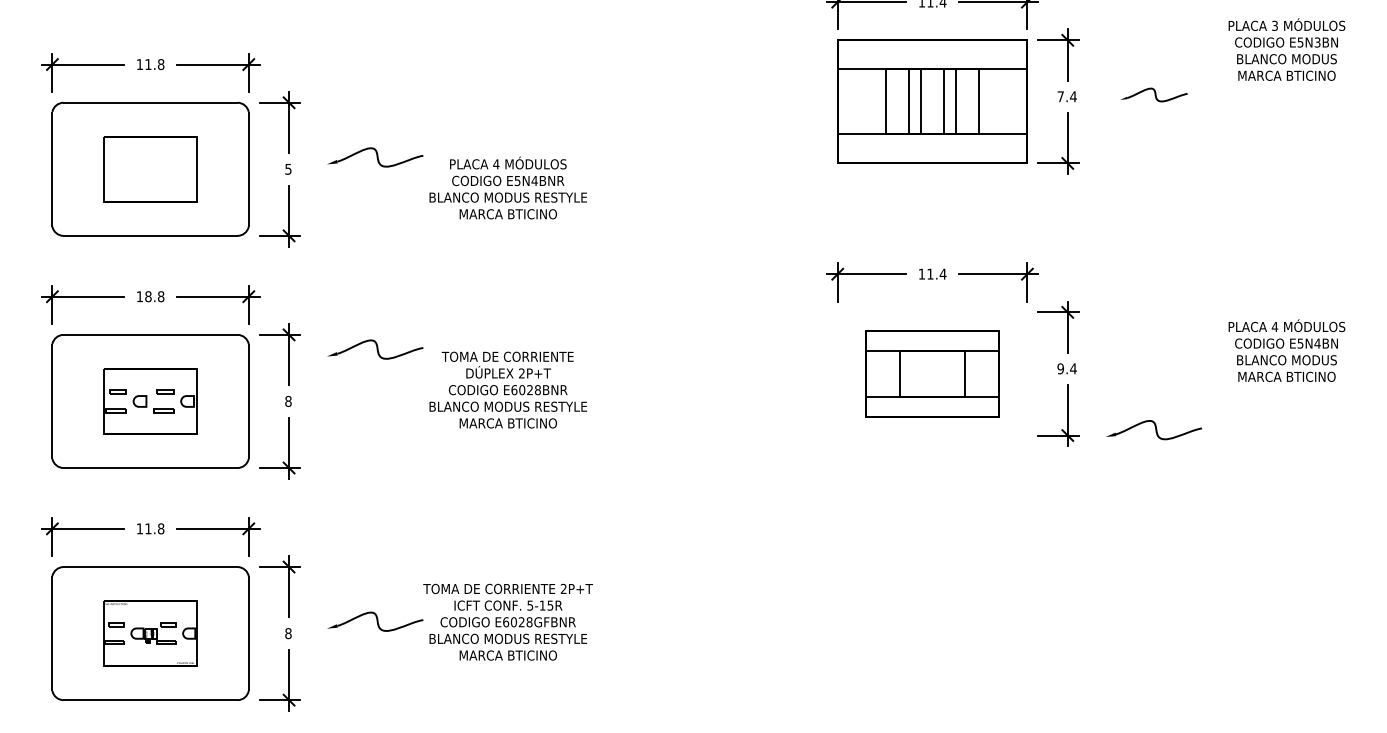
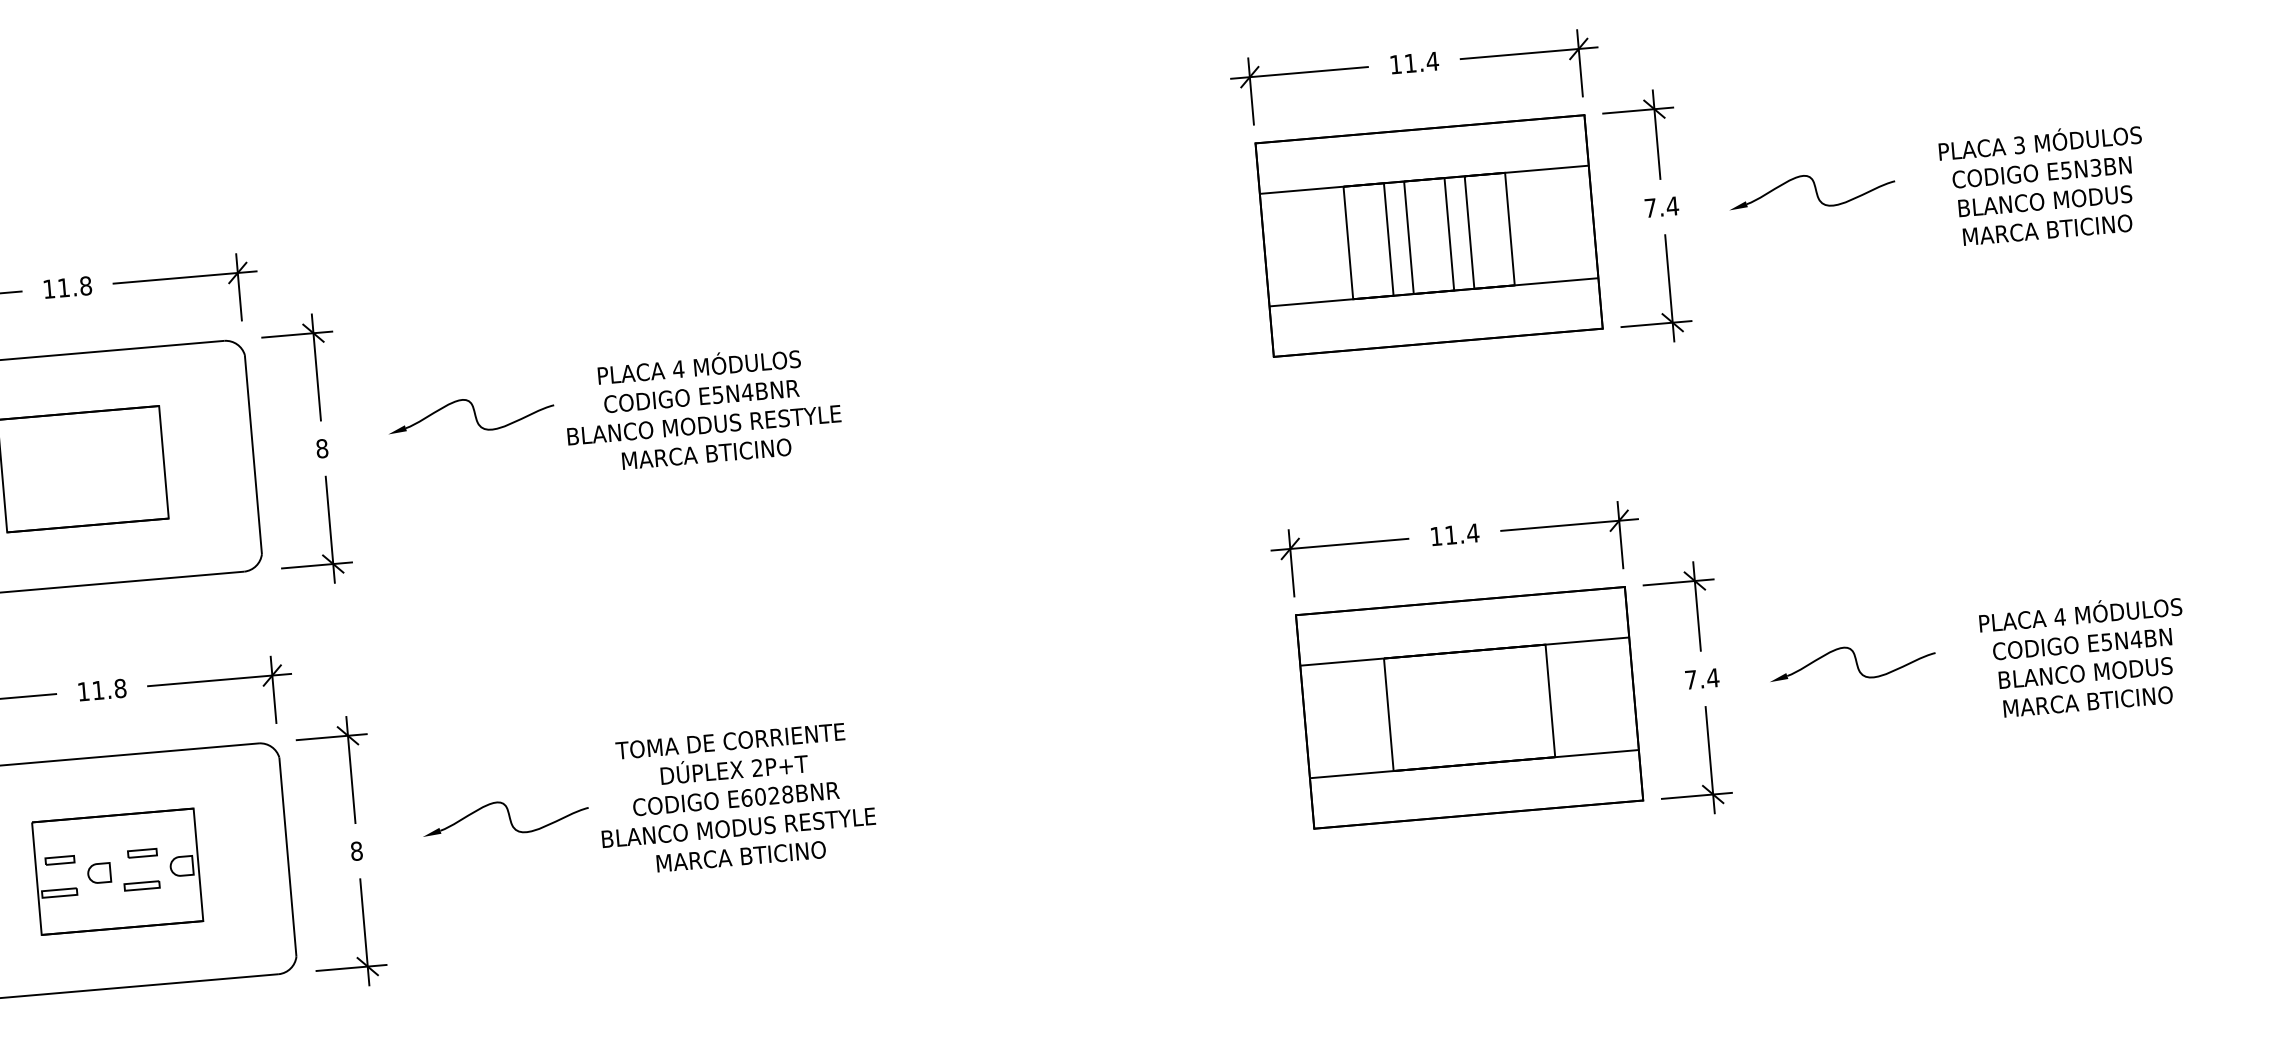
text: (1286, 49) -> (2042, 184), moved
part: (1153, 94) -> (1811, 190), size x1.43
text: (288, 168) -> (322, 447), 5 -> 8
text: (507, 187) -> (701, 407), moved
text: (148, 296) -> (98, 690), 18.8 -> 11.8
part: (375, 349) -> (505, 817), moved
text: (1286, 350) -> (2083, 656), moved
text: (1060, 368) -> (1690, 679), 9.4 -> 7.4
part: (932, 373) -> (1469, 707), size x1.43
part: (1153, 430) -> (1851, 663), moved

